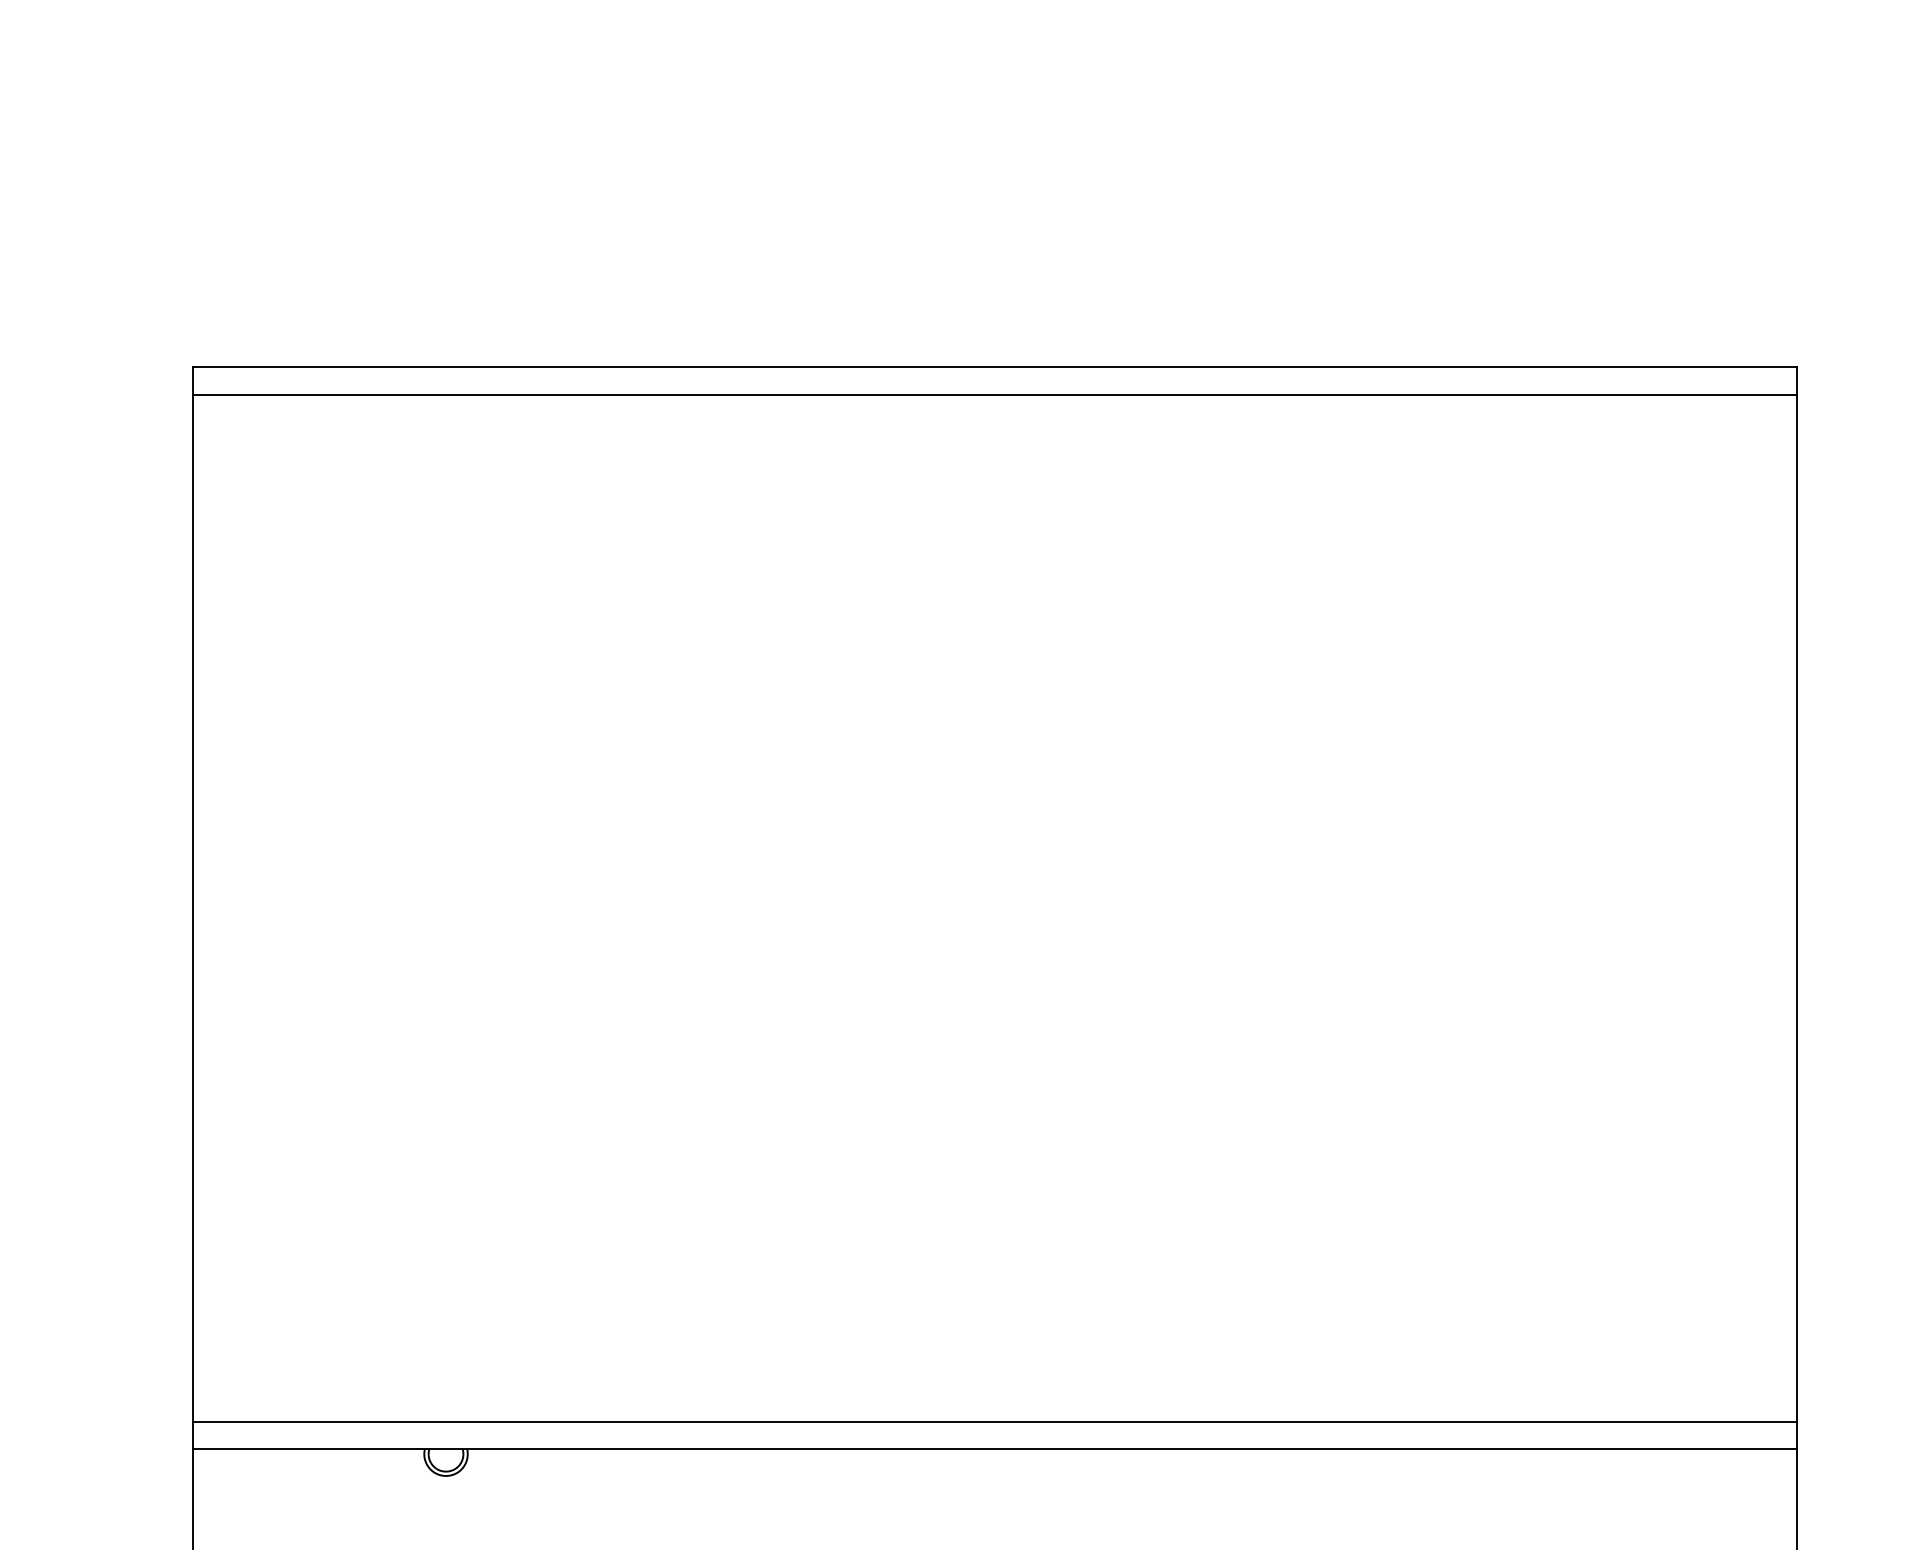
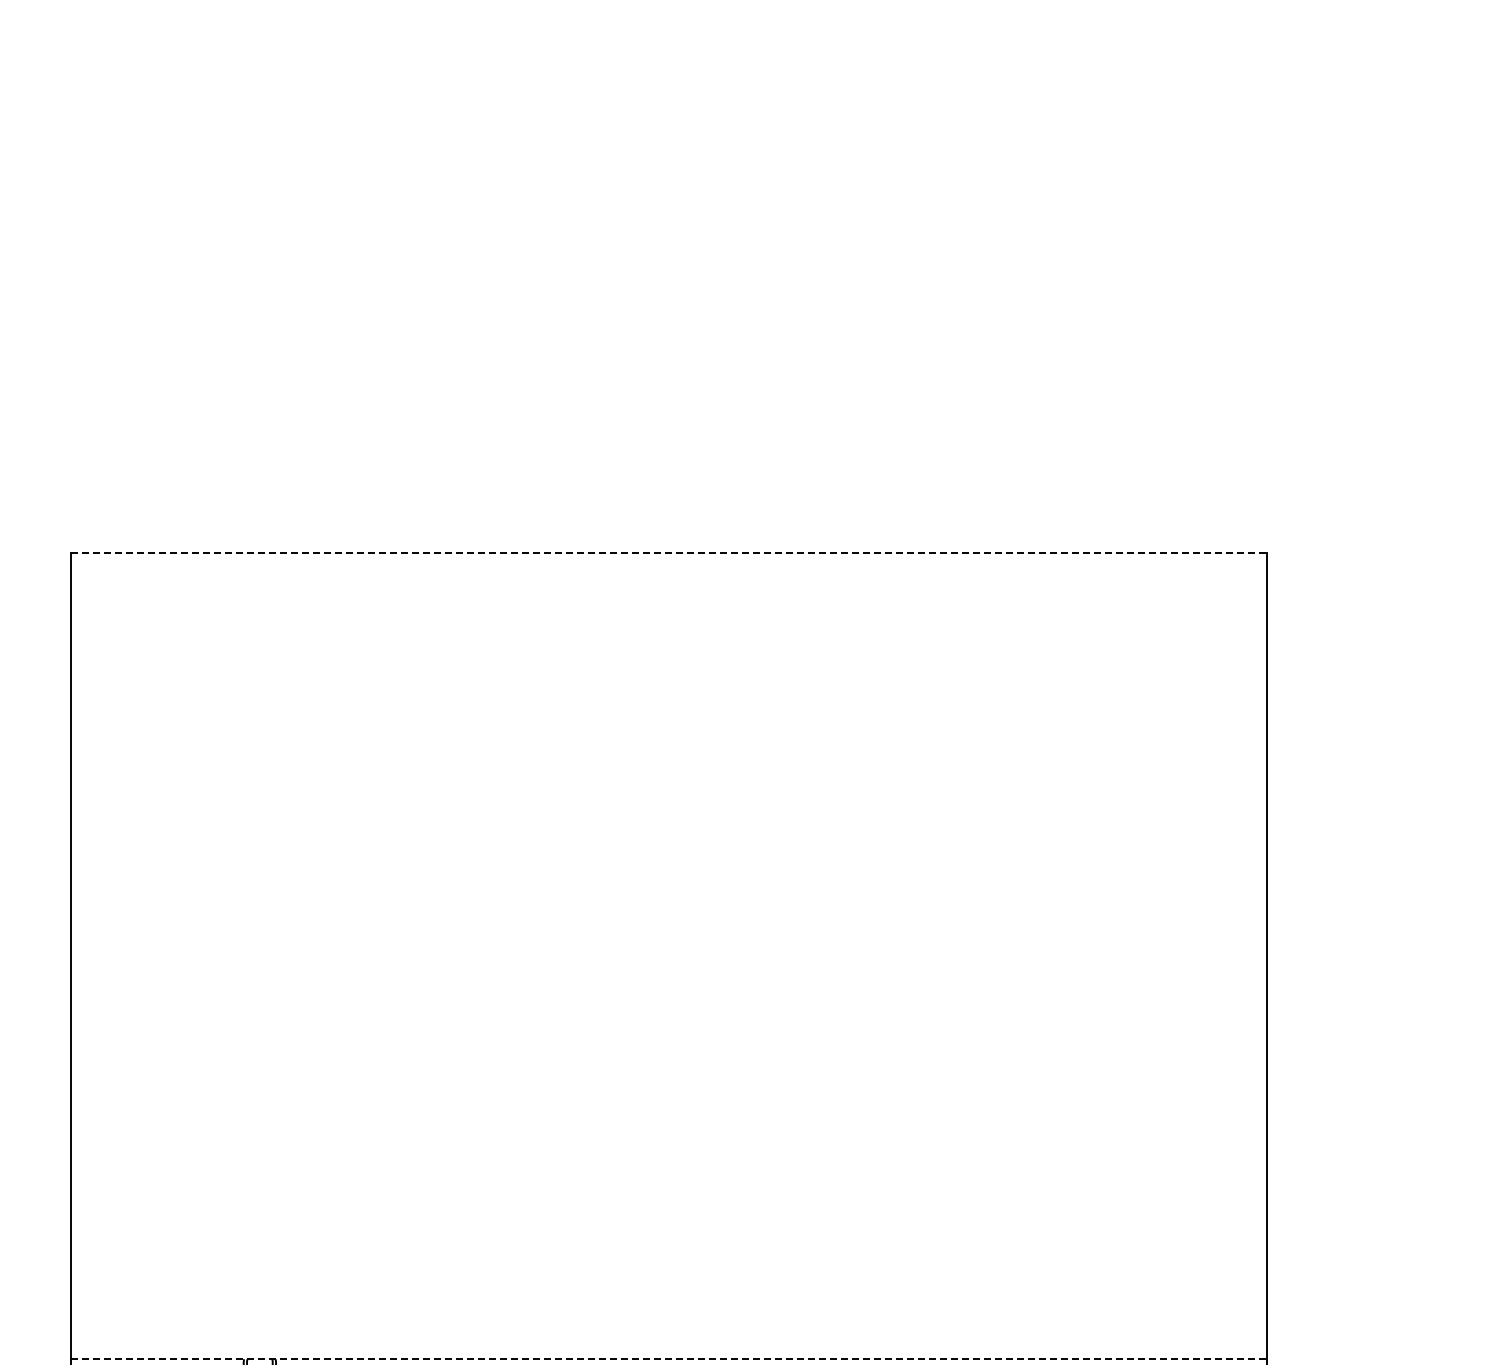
line: (995, 368) -> (669, 553), solid -> dashed
line: (995, 394) -> (669, 573), removed
line: (995, 1422) -> (669, 1339), removed
line: (995, 1449) -> (669, 1359), solid -> dashed

